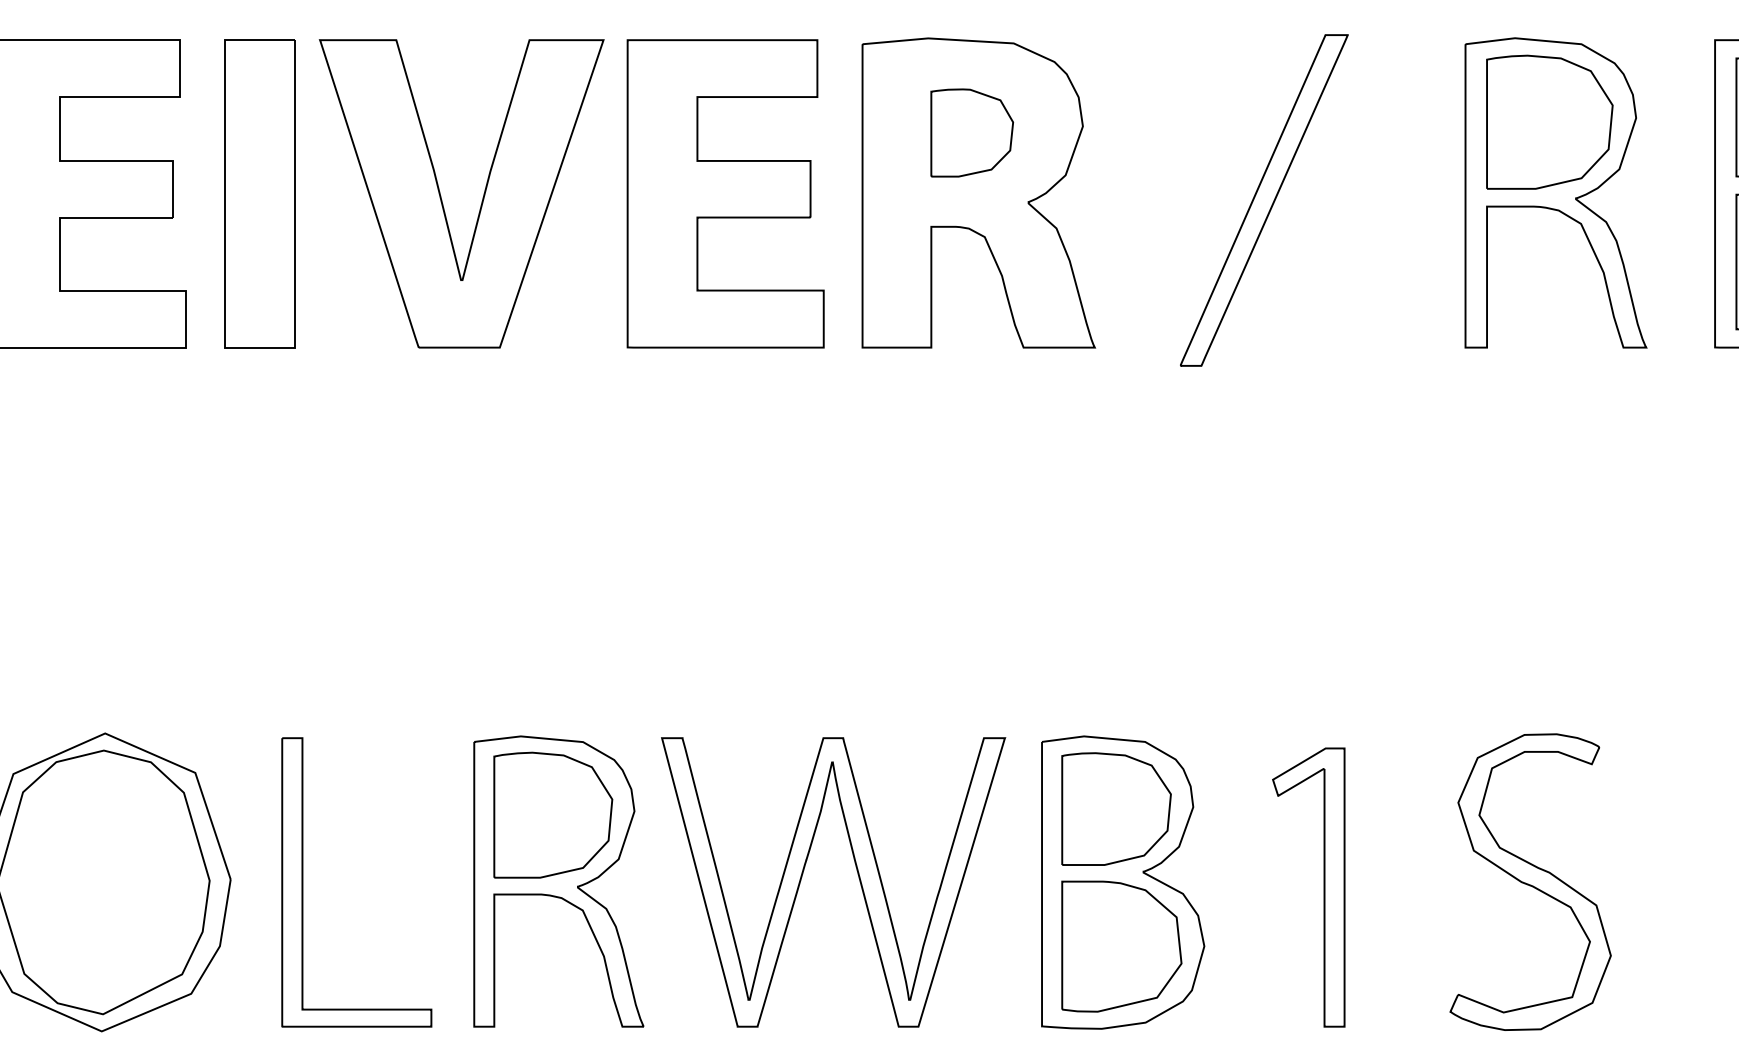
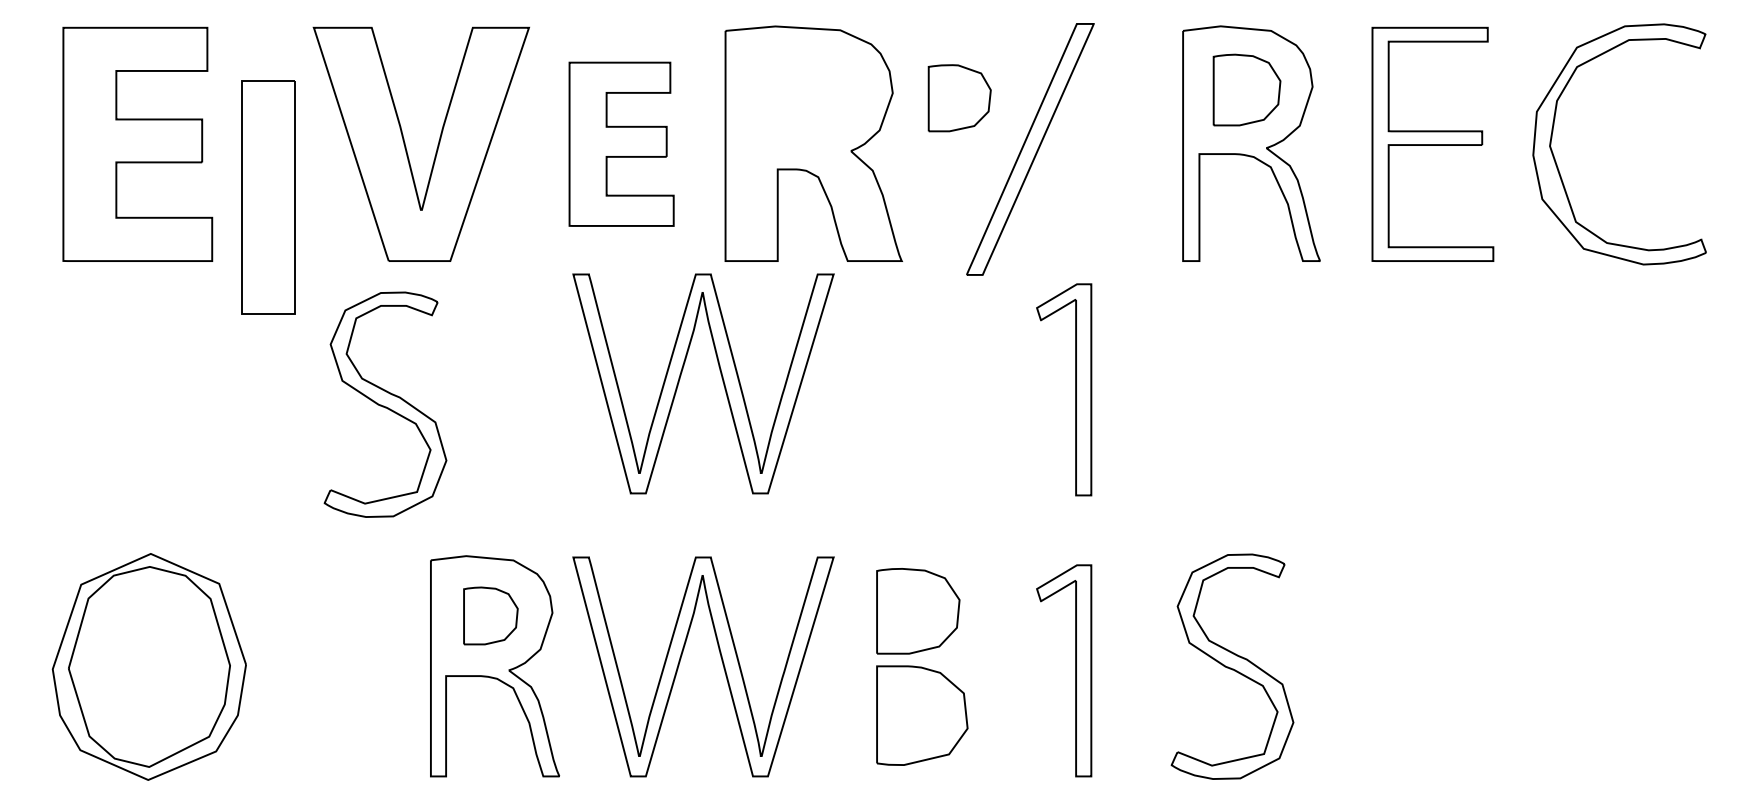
part: (1549, 121) -> (1246, 89), size x0.7
part: (971, 133) -> (959, 98), moved
part: (725, 192) -> (621, 143), size x0.7
part: (260, 193) -> (268, 197), moved
part: (857, 502) -> (721, 378), added
part: (1323, 516) -> (1075, 389), added
part: (414, 536) -> (385, 404), added
part: (552, 814) -> (490, 615), size x0.6
part: (303, 881) -> (301, 666), removed
part: (1122, 881) -> (922, 666), removed

